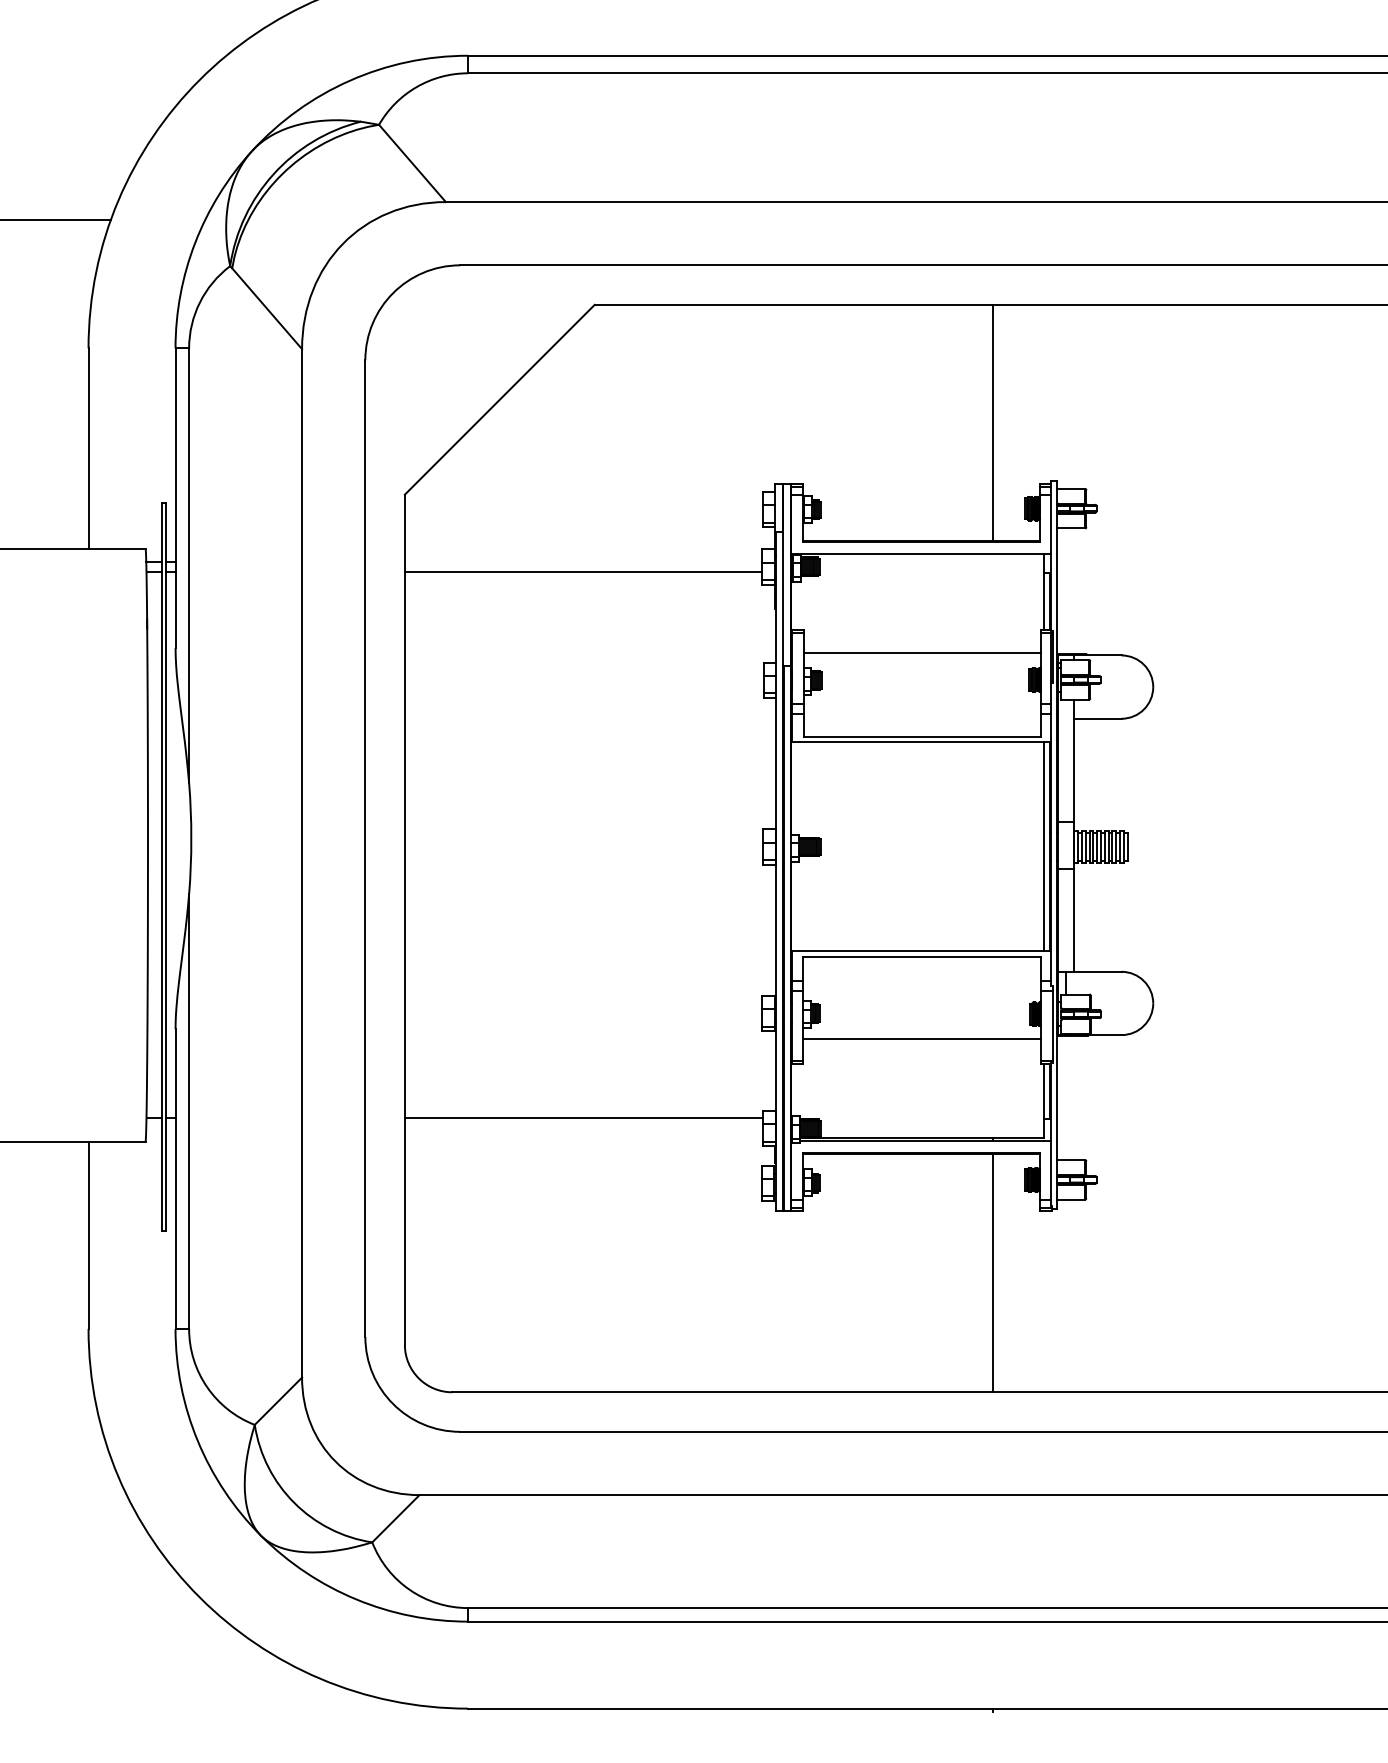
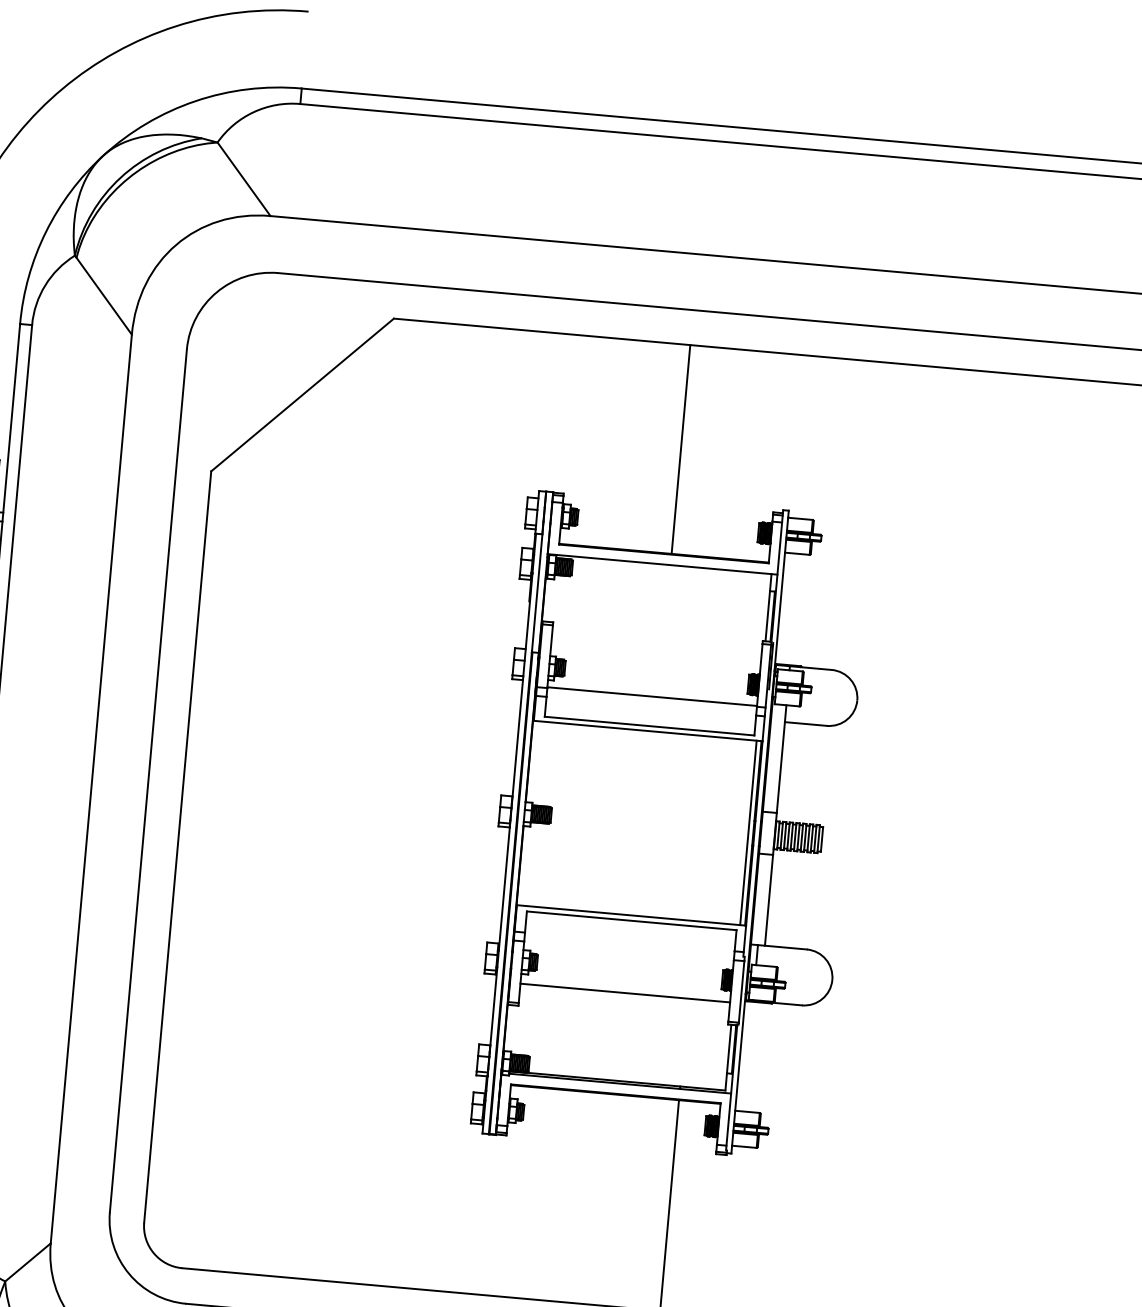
line: (993, 422) -> (681, 449), moved
line: (582, 571) -> (362, 553), removed
line: (922, 653) -> (652, 696), moved
line: (583, 1117) -> (319, 1035), removed

